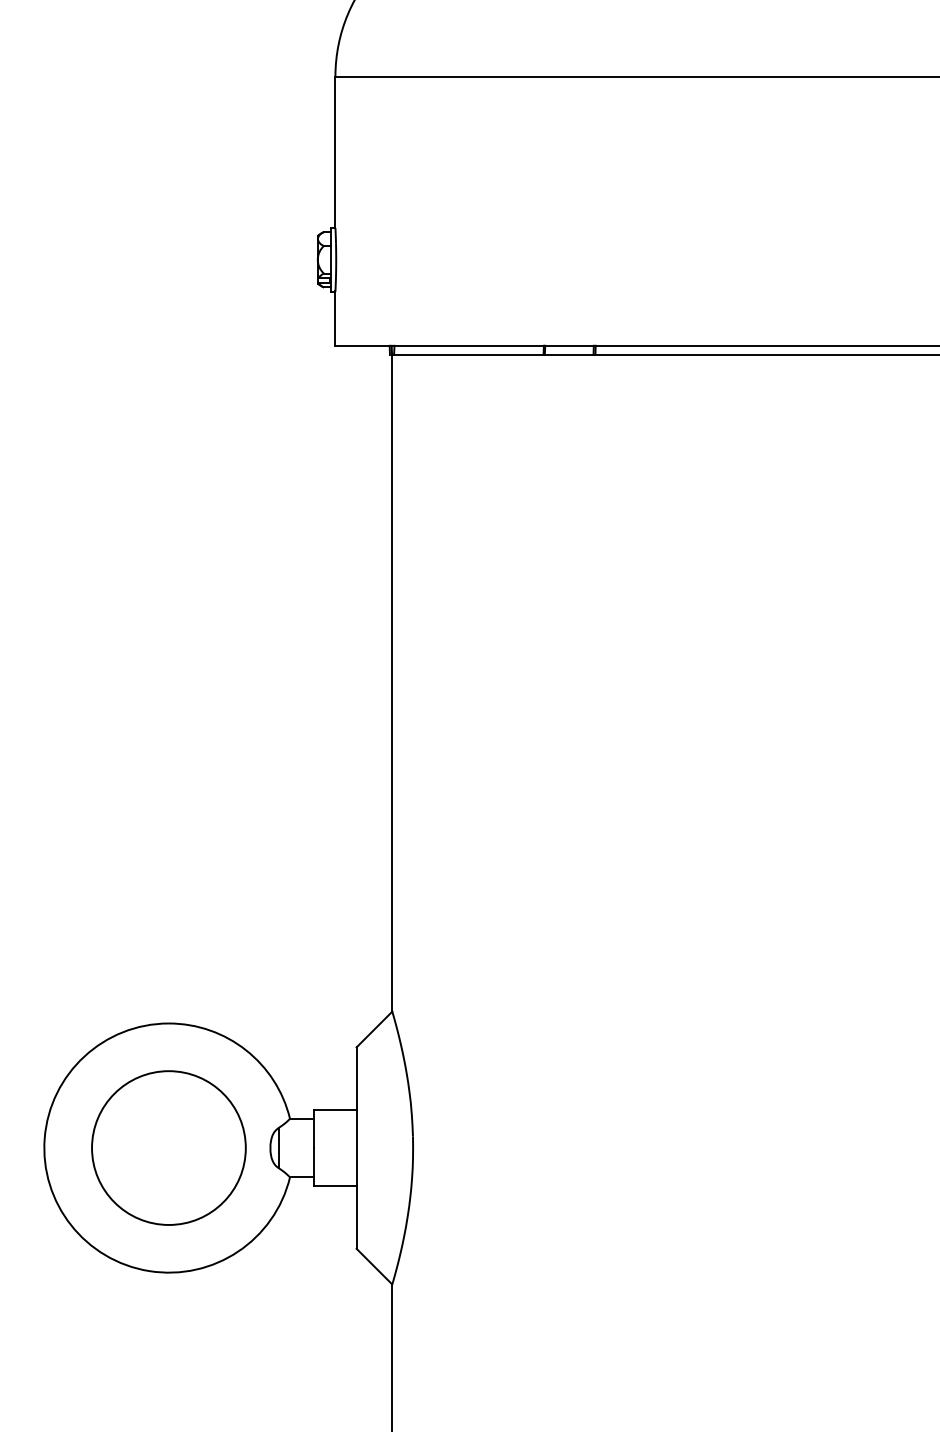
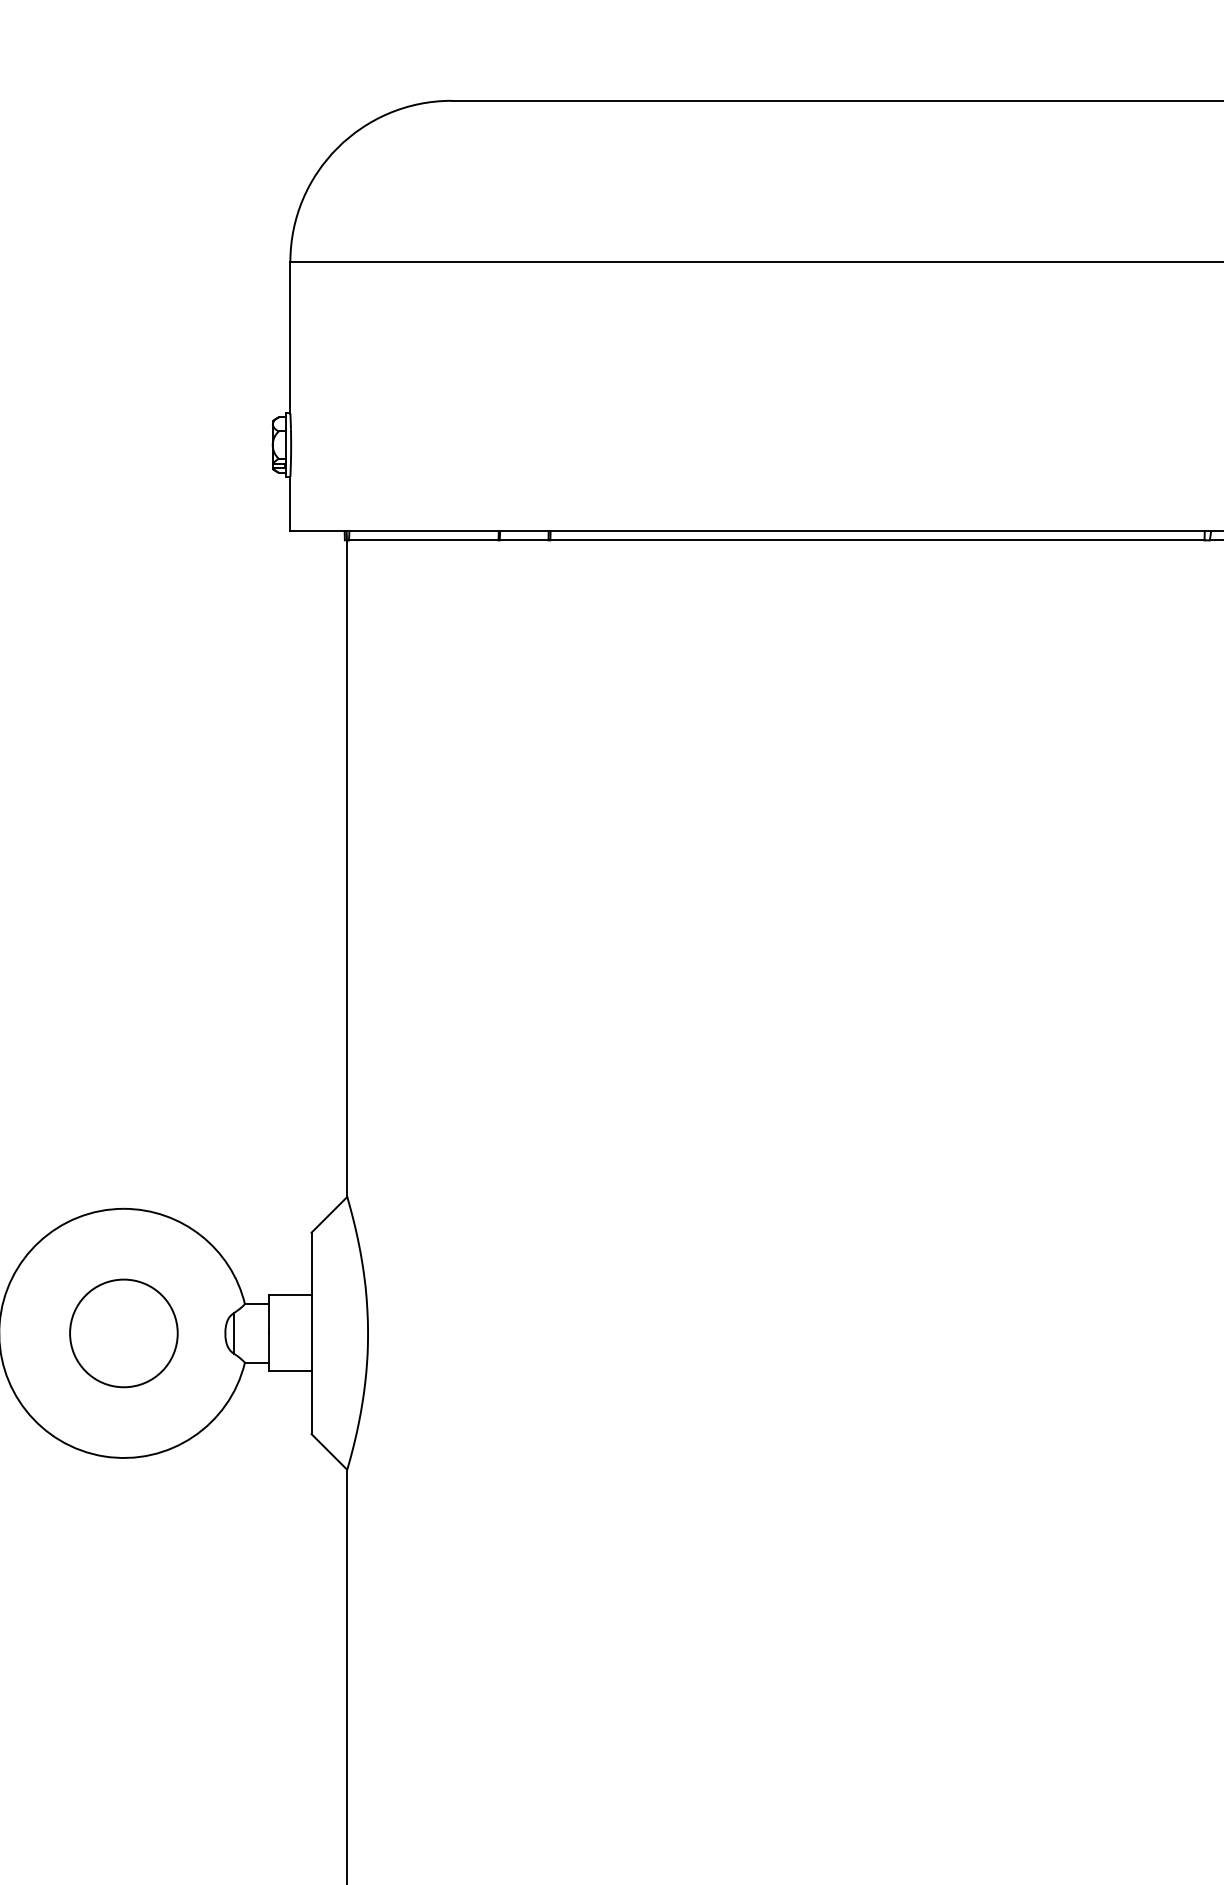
circle: (168, 1148) -> (123, 1333), size x0.7

